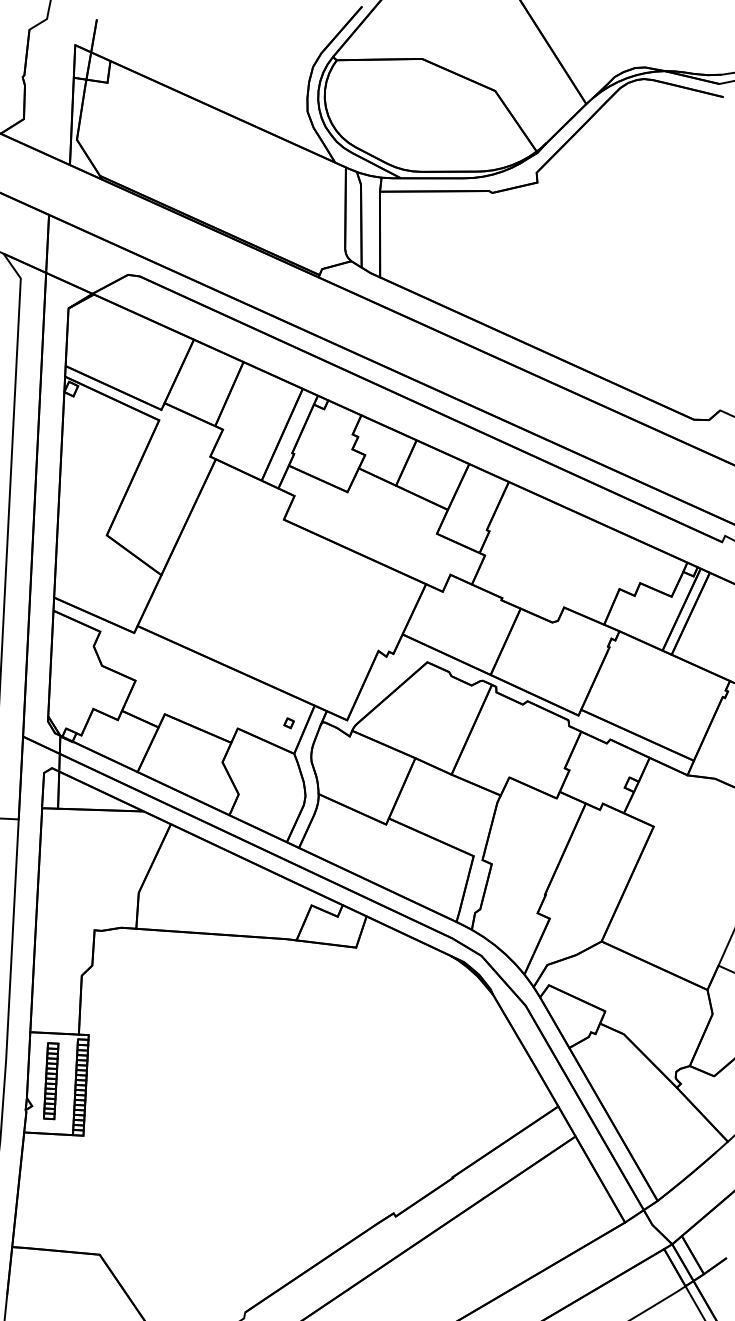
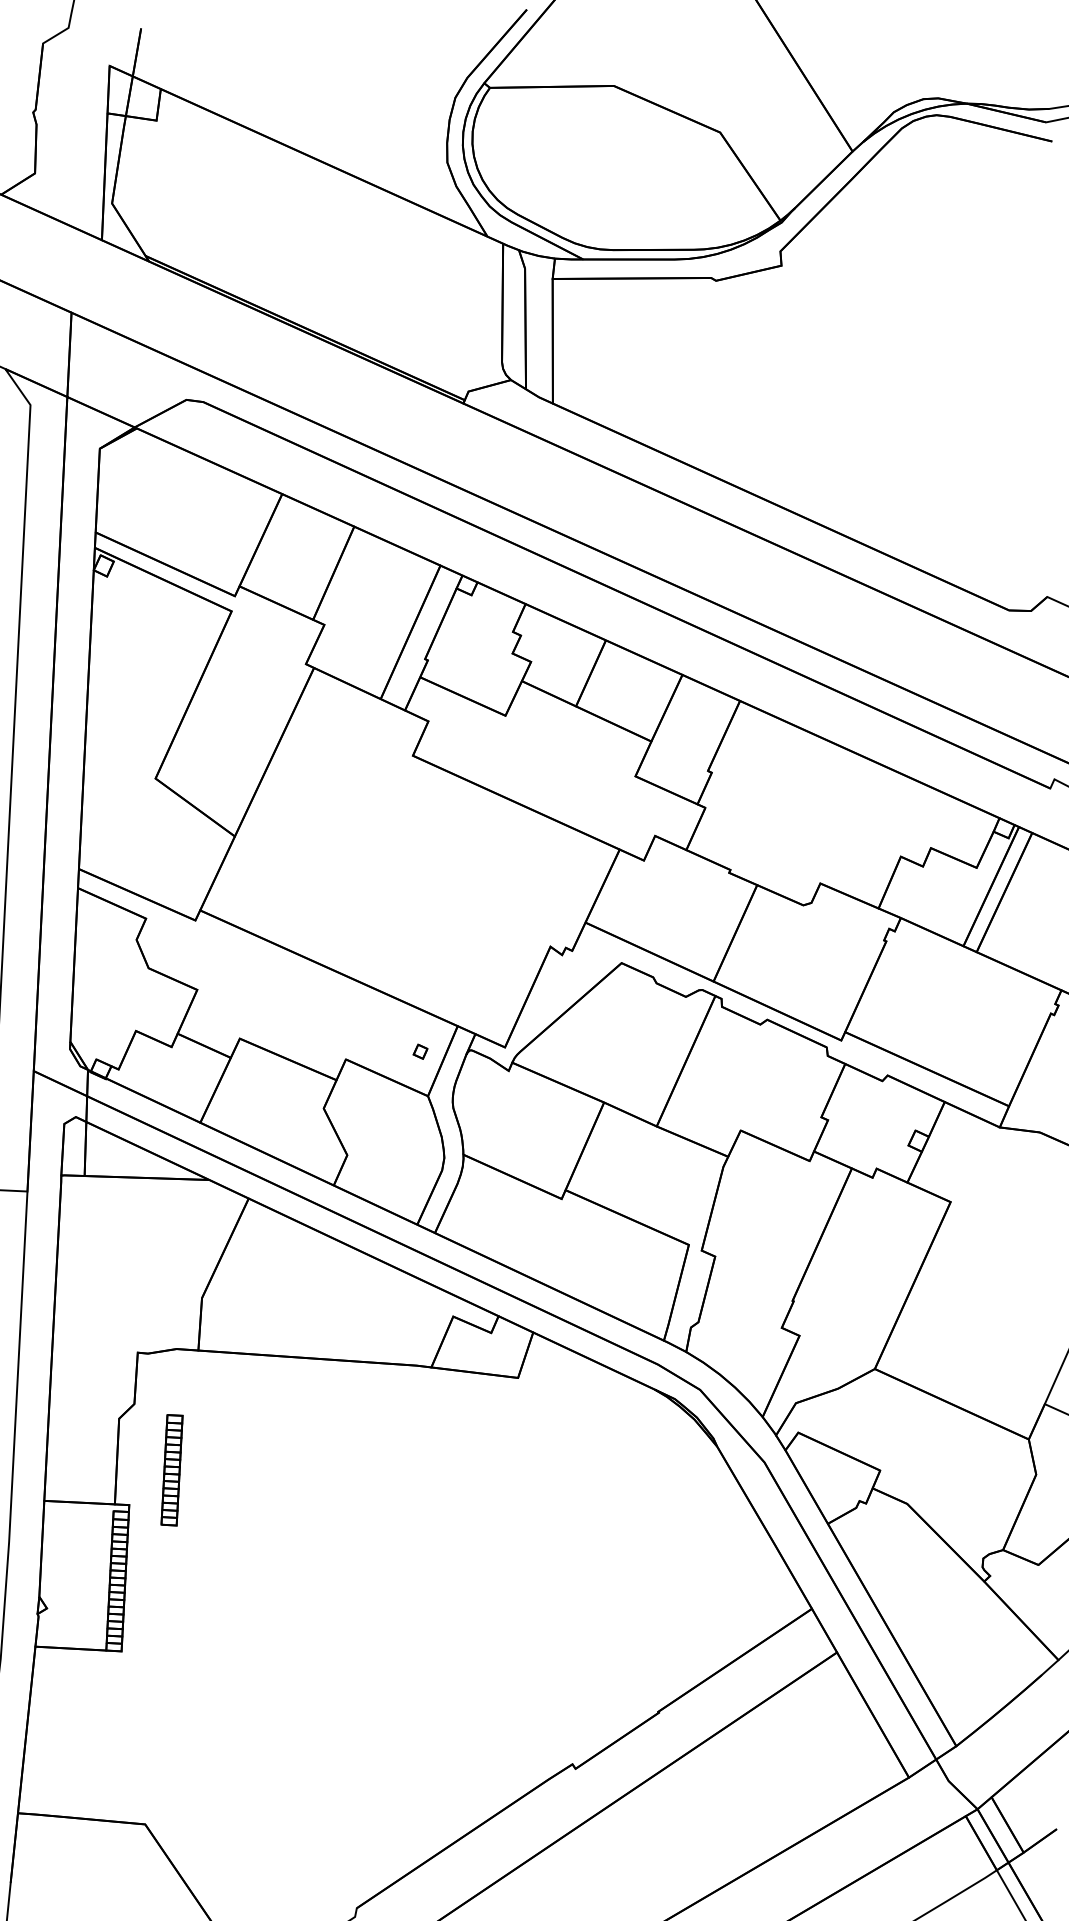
part: (51, 1081) -> (172, 1470), moved

